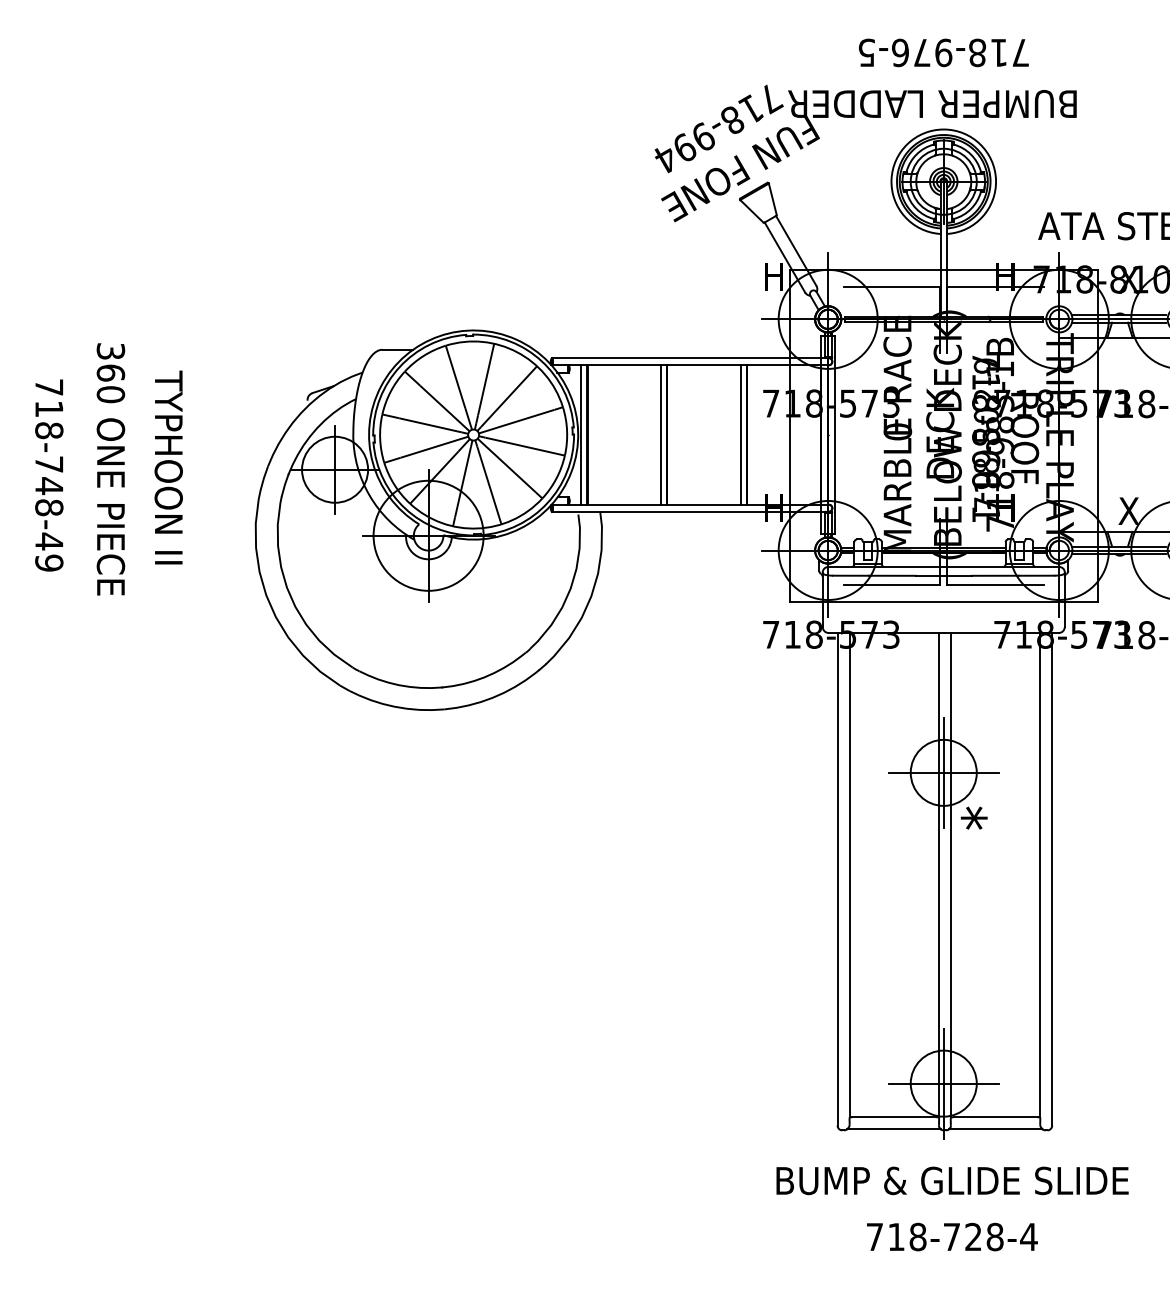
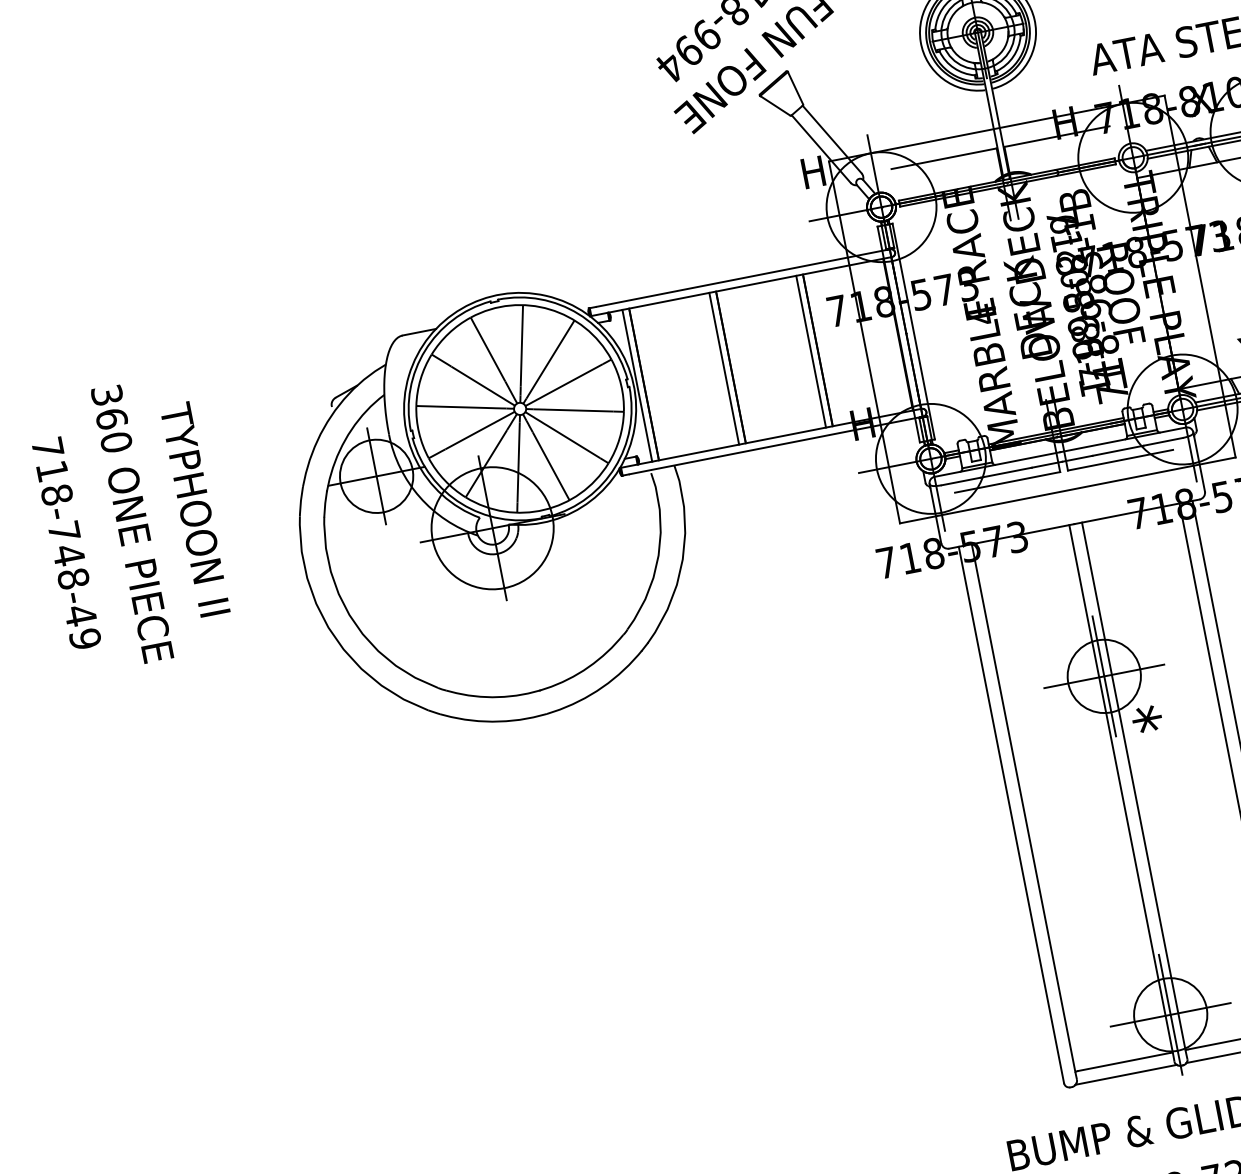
text: (897, 431) -> (980, 314), 0' -> 4'

